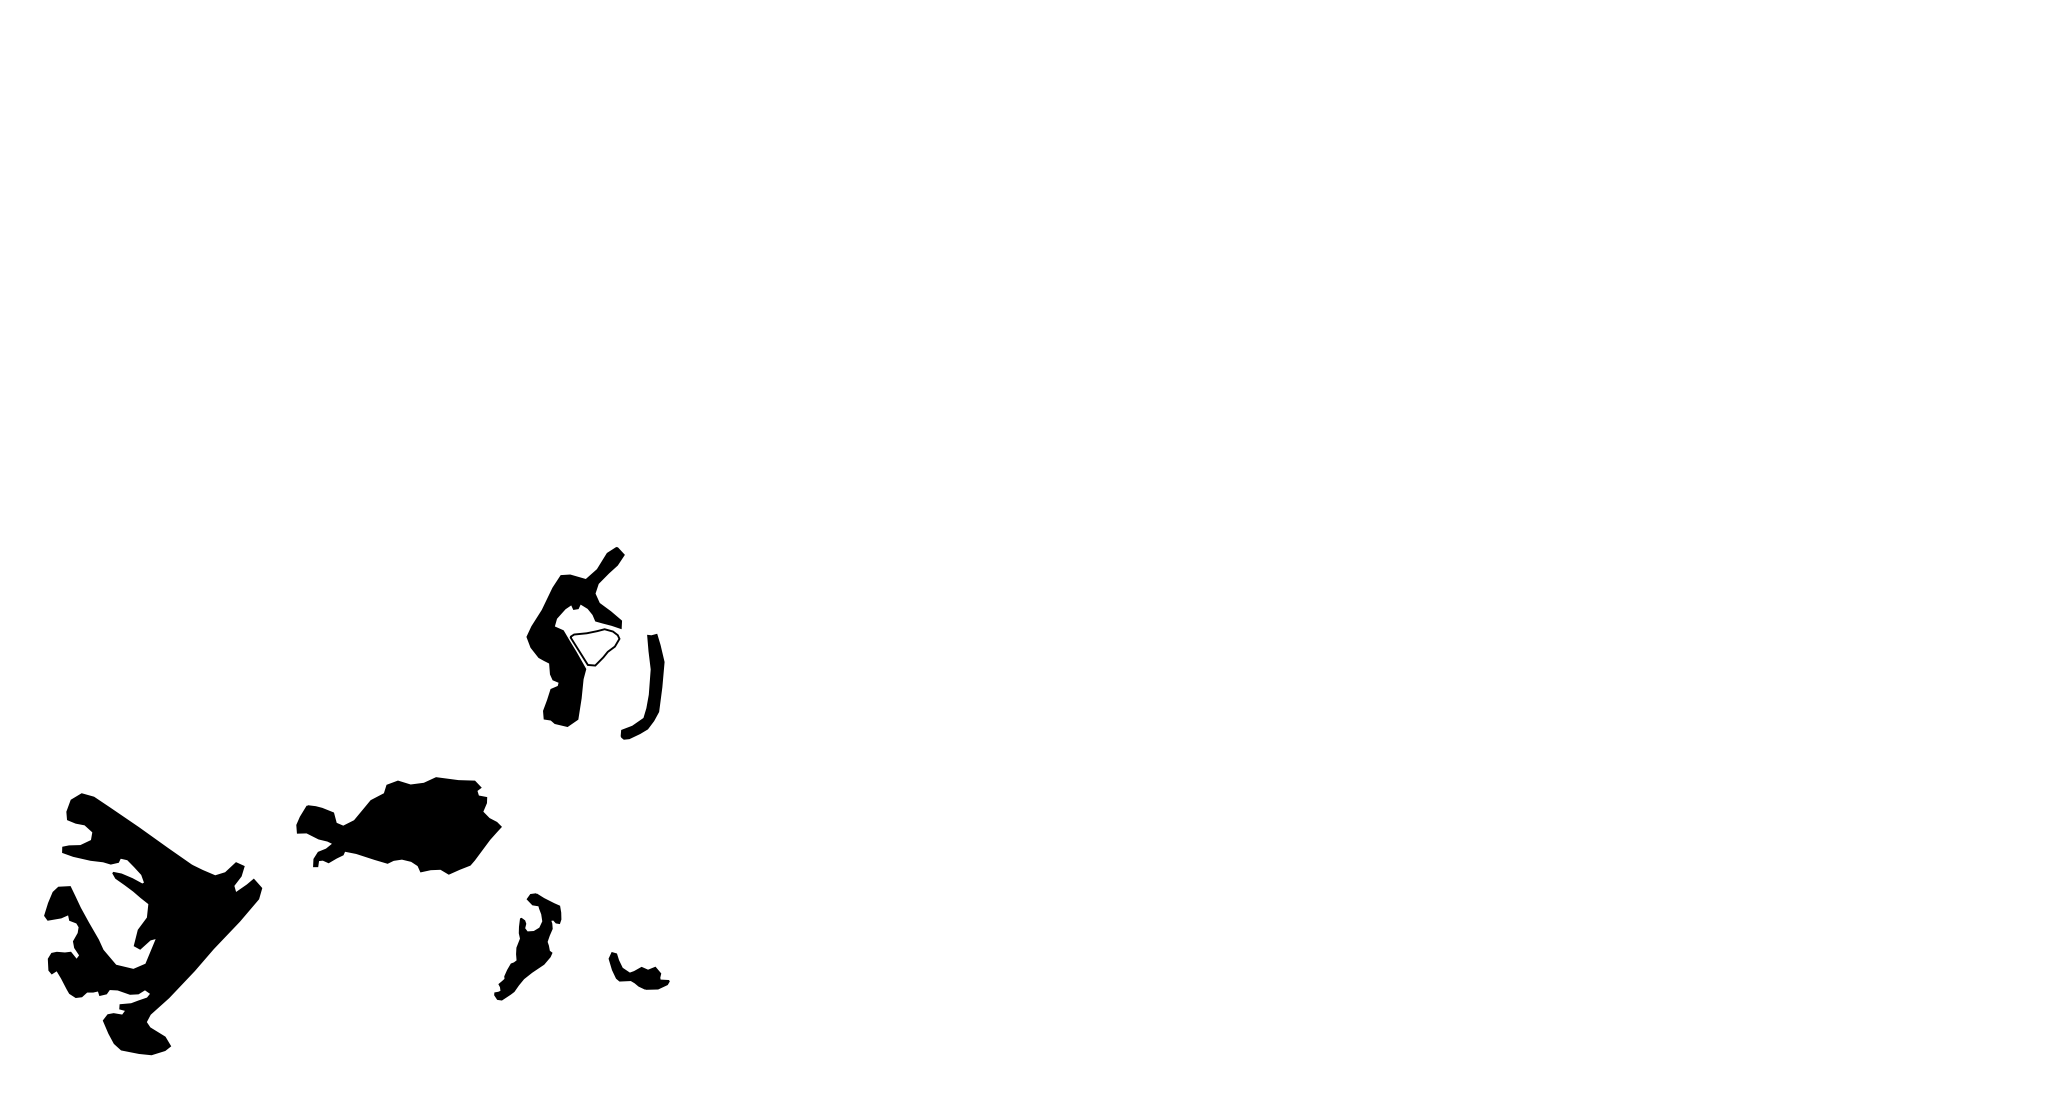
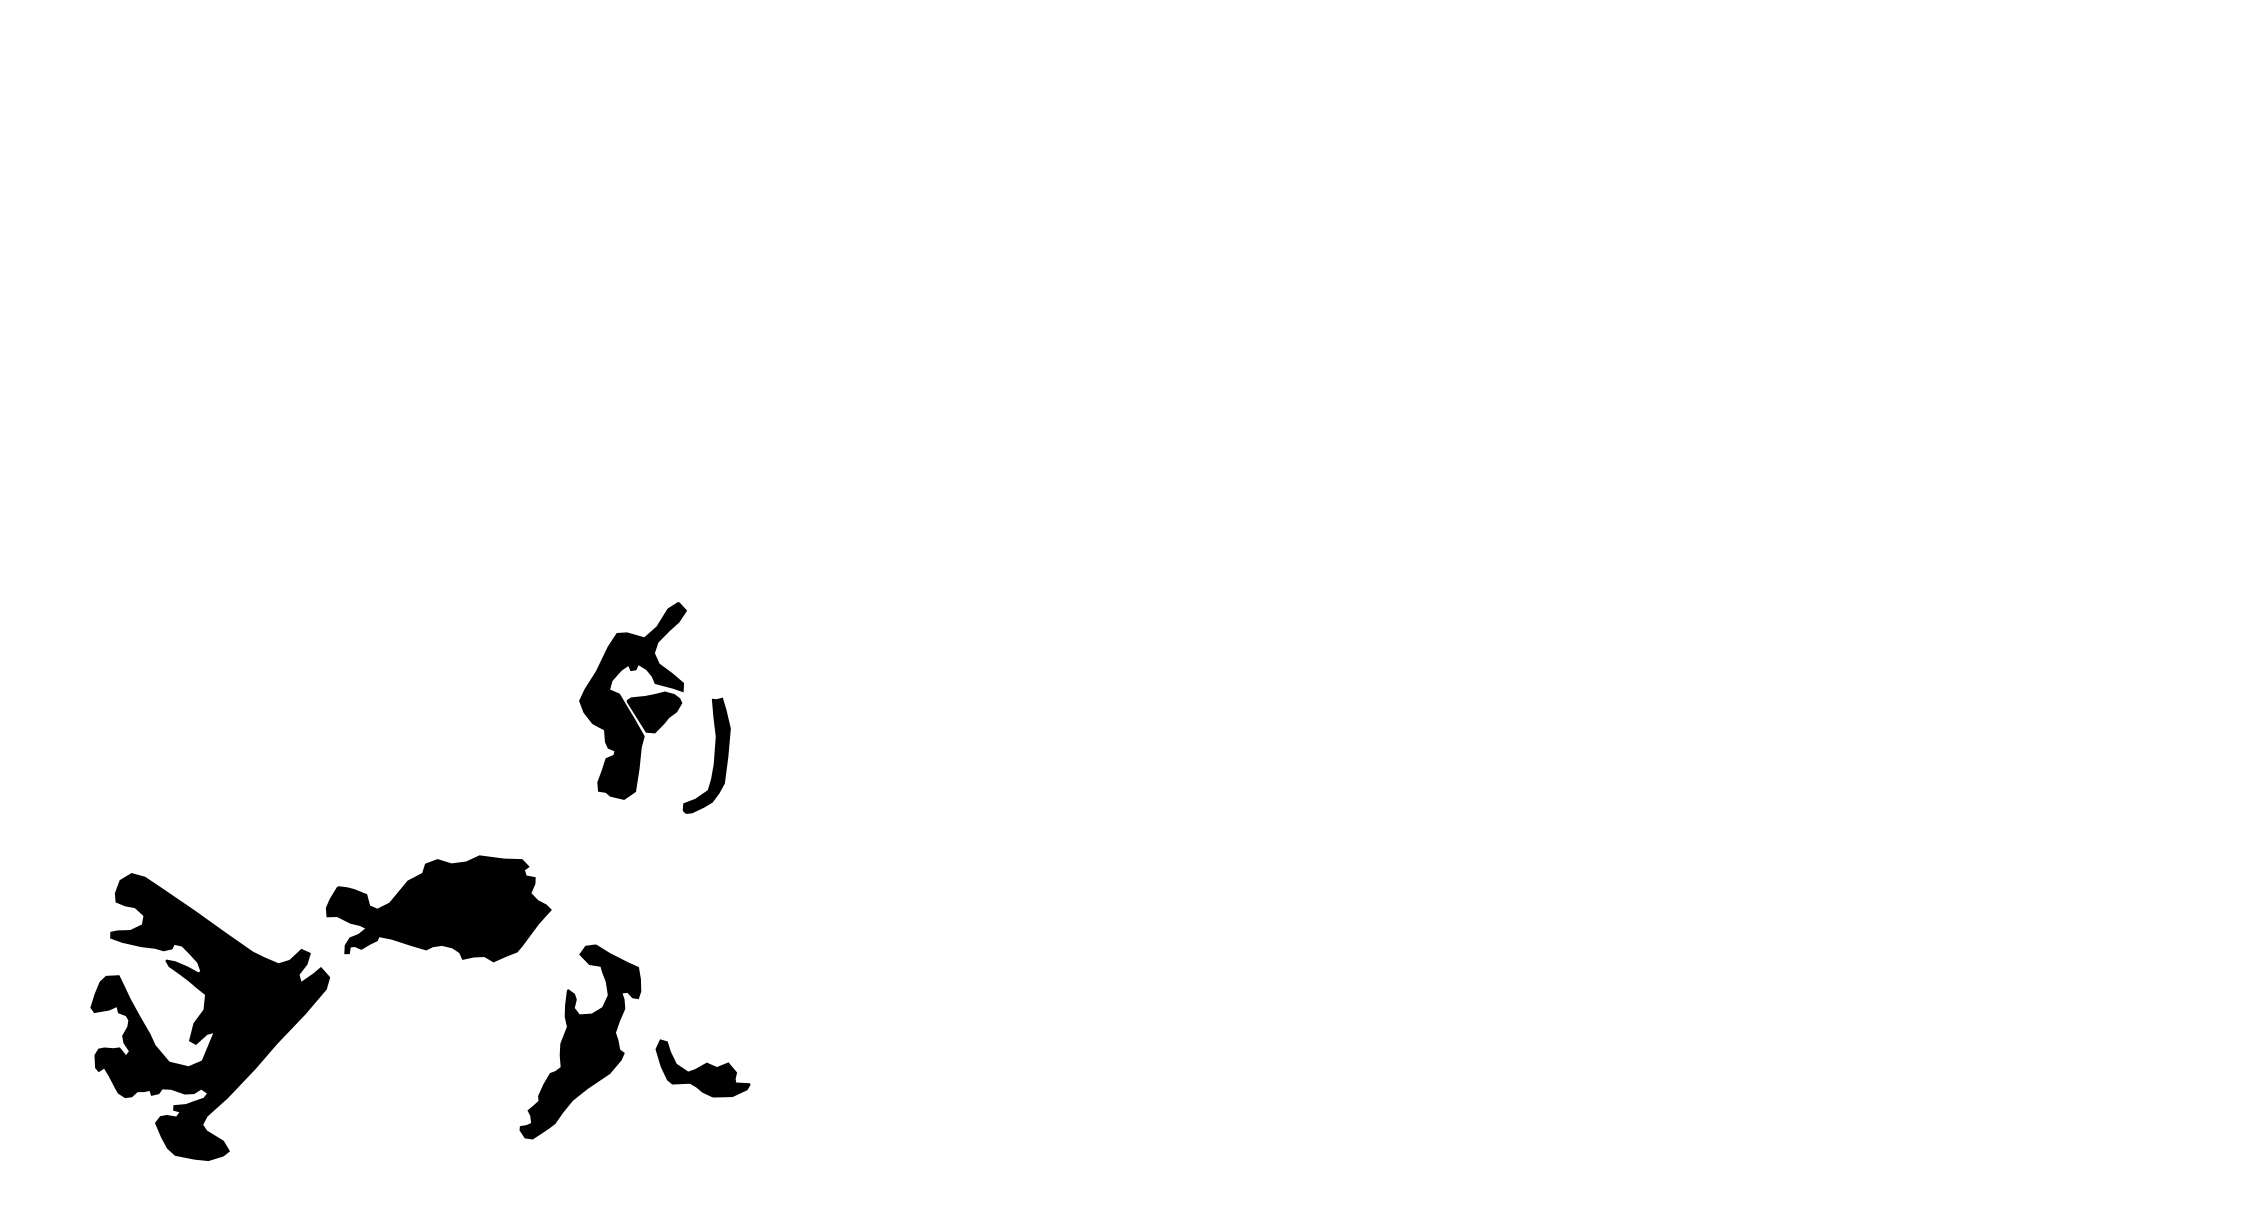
fill: (595, 647) -> (654, 712), added
part: (153, 923) -> (210, 1016), moved
part: (527, 946) -> (580, 1041), size x1.67
part: (638, 971) -> (702, 1068), size x1.43

